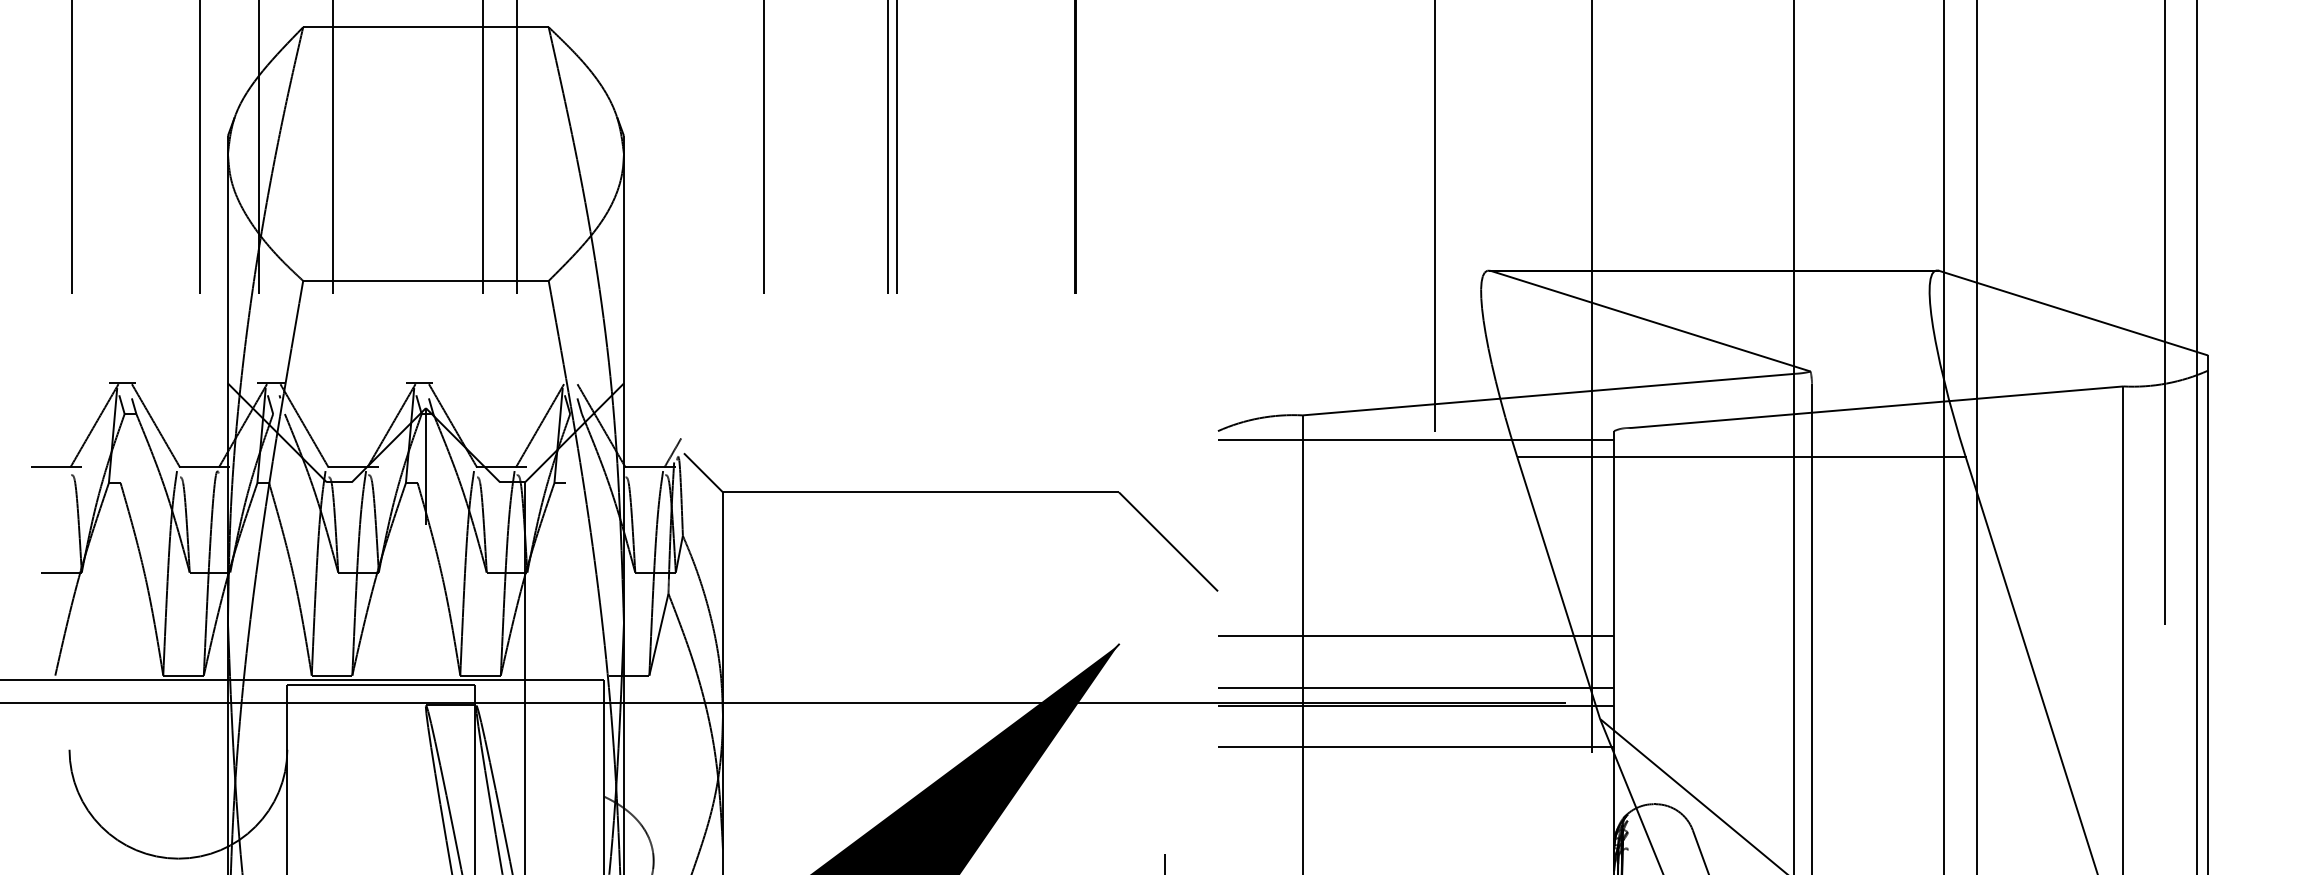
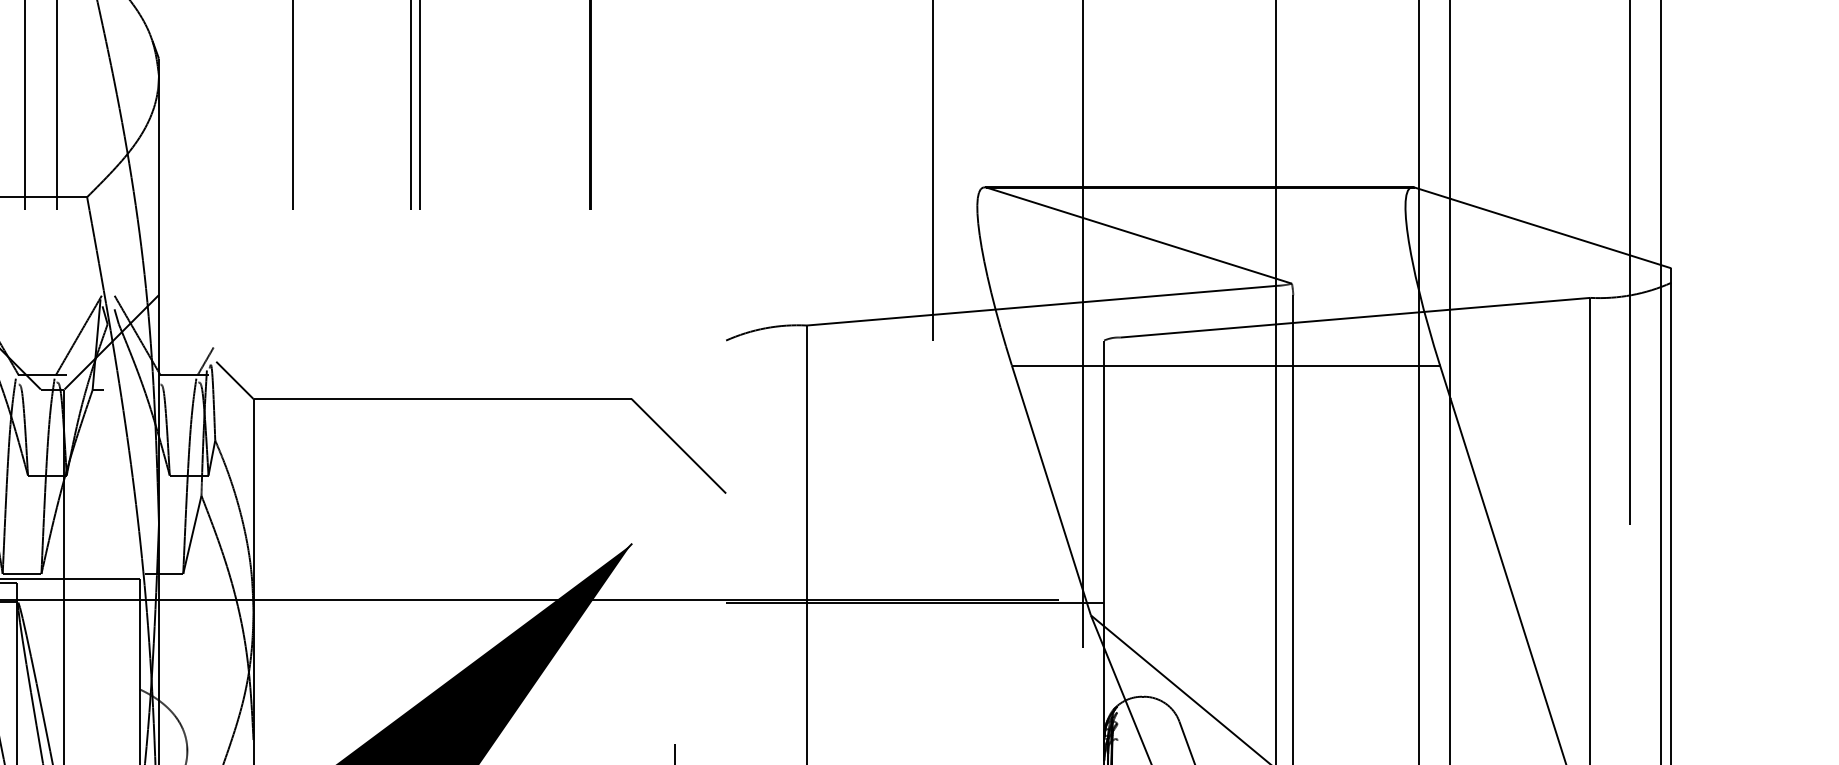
line: (1416, 440) -> (915, 349), removed
line: (1416, 635) -> (915, 535), removed
line: (1416, 688) -> (915, 586), removed
line: (1416, 747) -> (915, 642), removed

